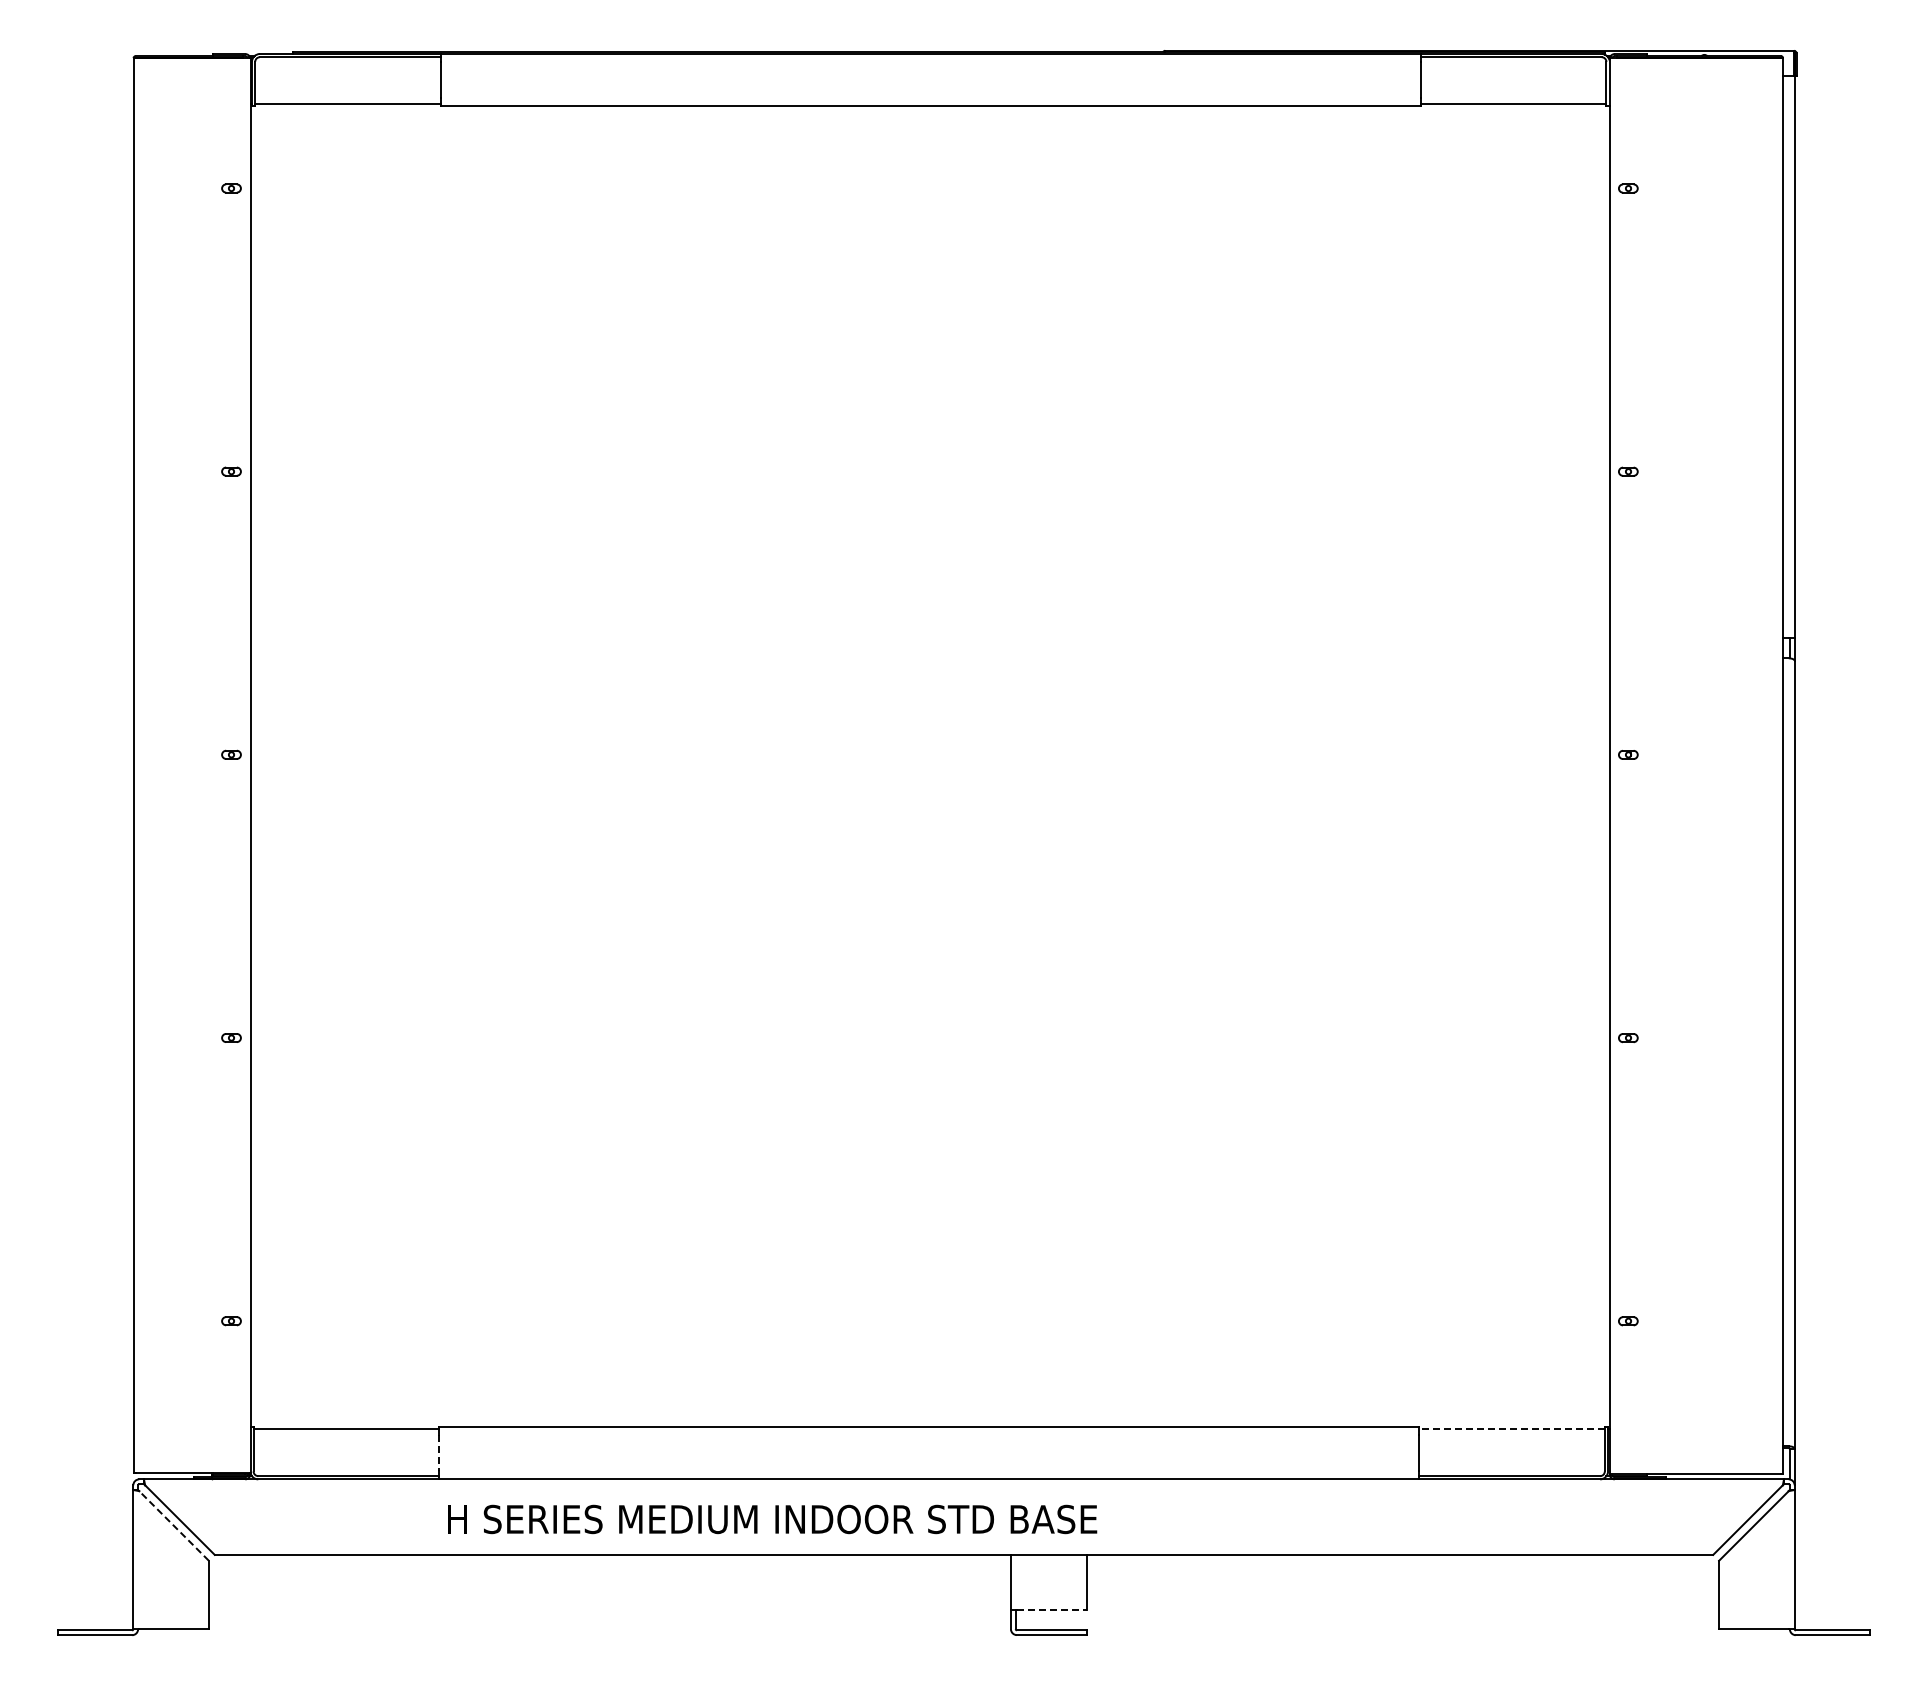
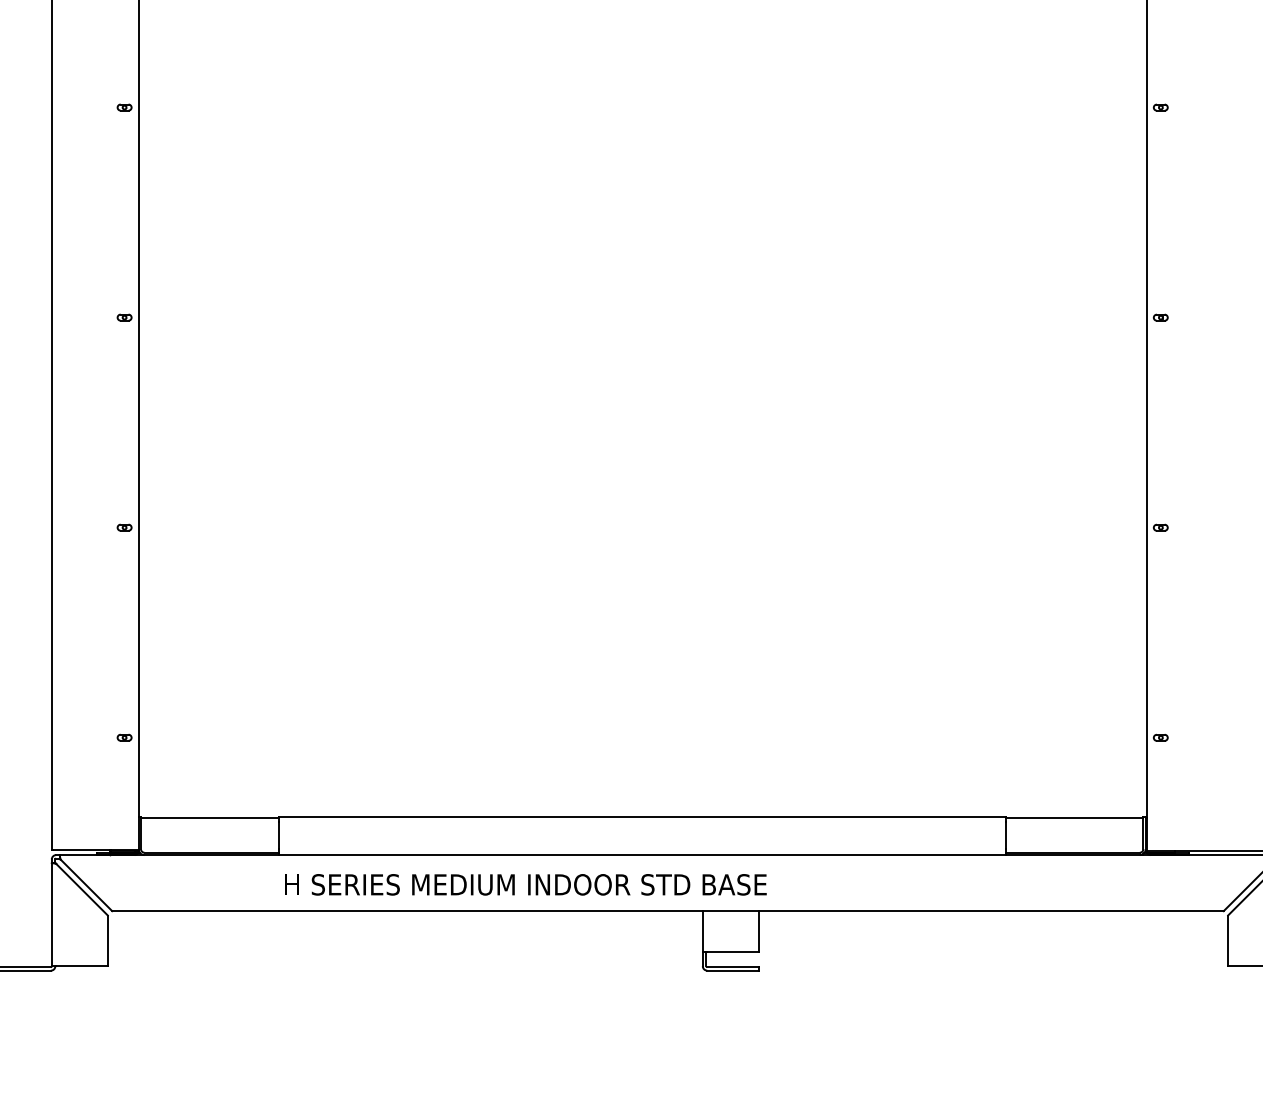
line: (1512, 1429) -> (1074, 818), dashed -> solid
line: (439, 1453) -> (278, 835), dashed -> solid
line: (173, 1525) -> (81, 889), dashed -> solid
line: (1051, 1610) -> (732, 952), dashed -> solid

